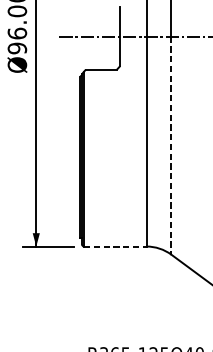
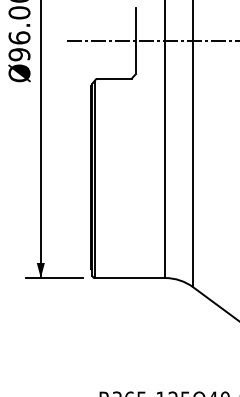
line: (171, 145) -> (193, 164), dashed -> solid
line: (115, 246) -> (130, 278), dashed -> solid

